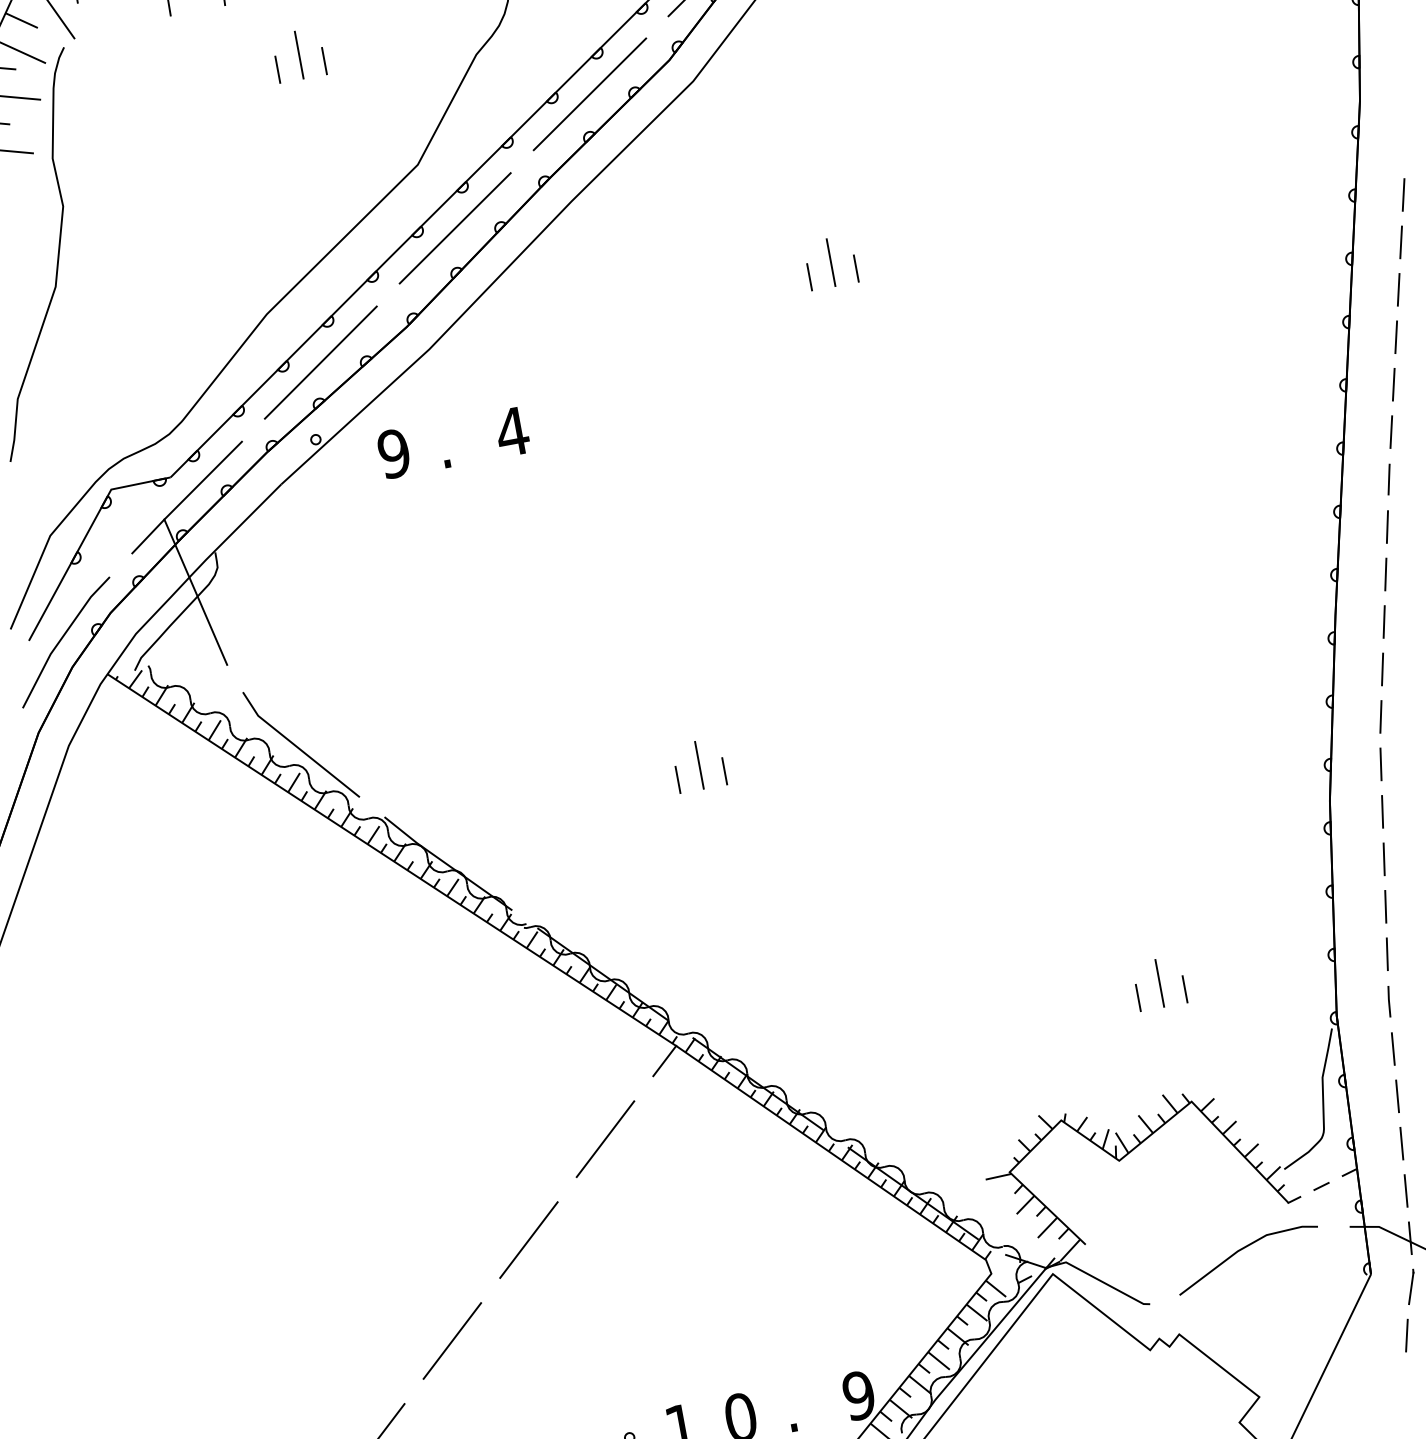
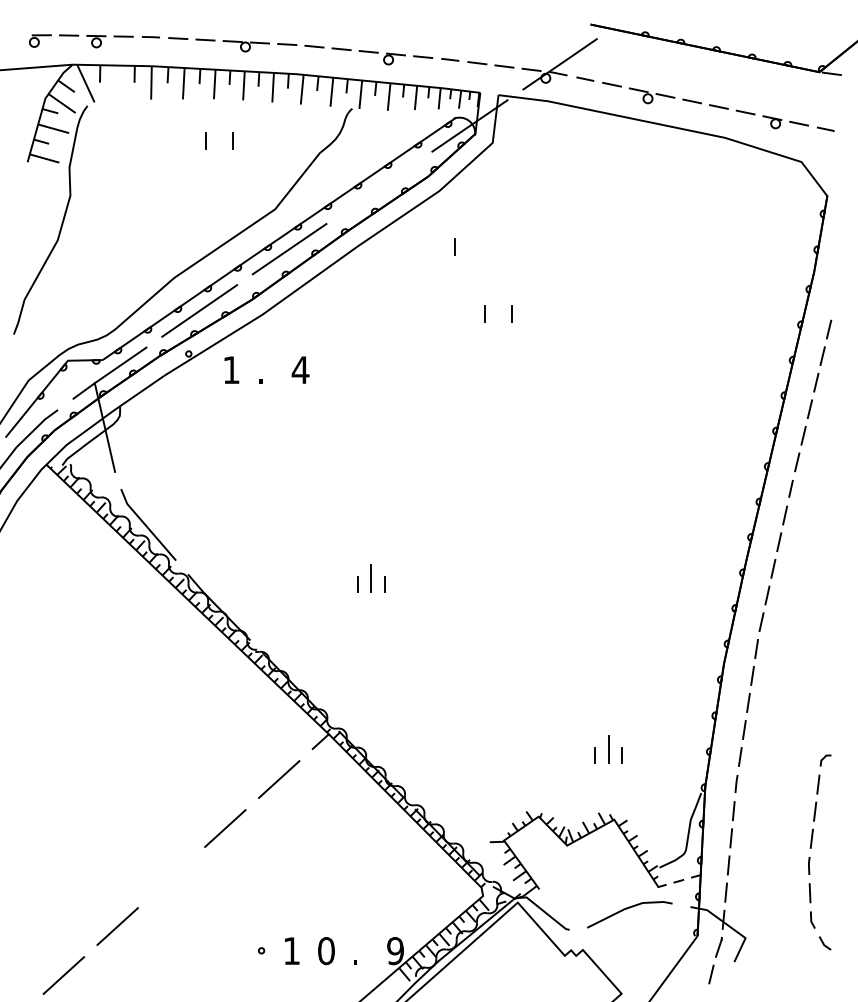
line: (298, 54) -> (219, 134), removed
line: (589, 94) -> (379, 187), removed
line: (736, 171) -> (454, 246), added
line: (831, 261) -> (498, 307), removed
text: (394, 454) -> (231, 370), 9 -> 1
line: (452, 1340) -> (171, 877), removed

